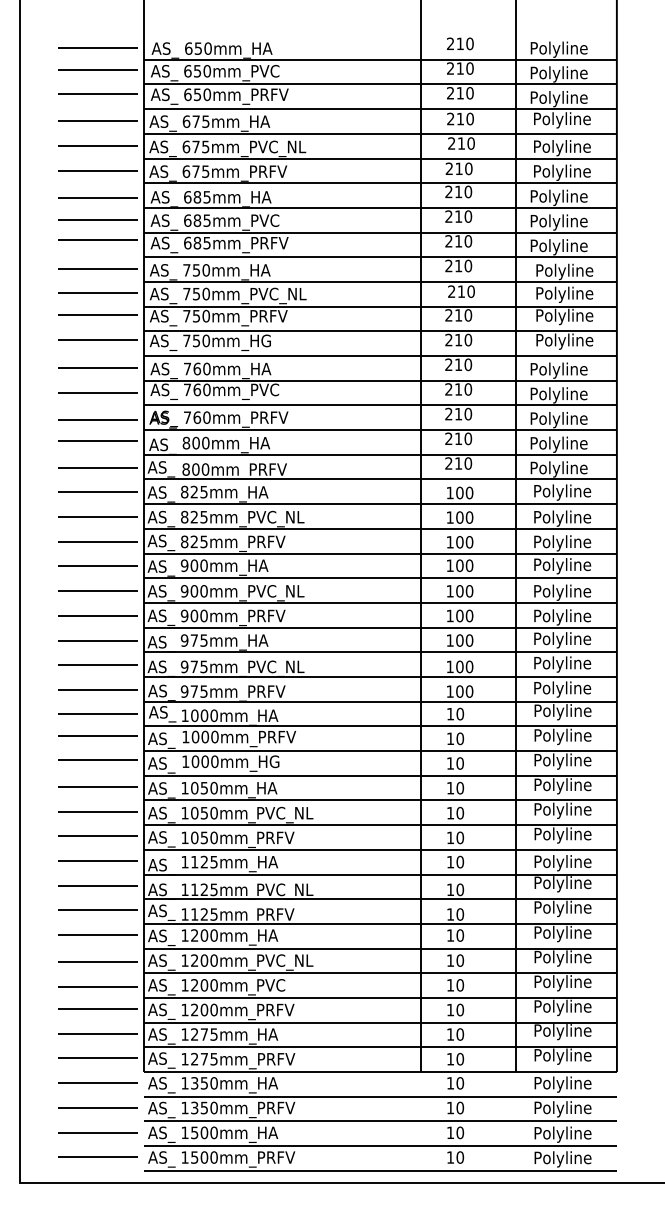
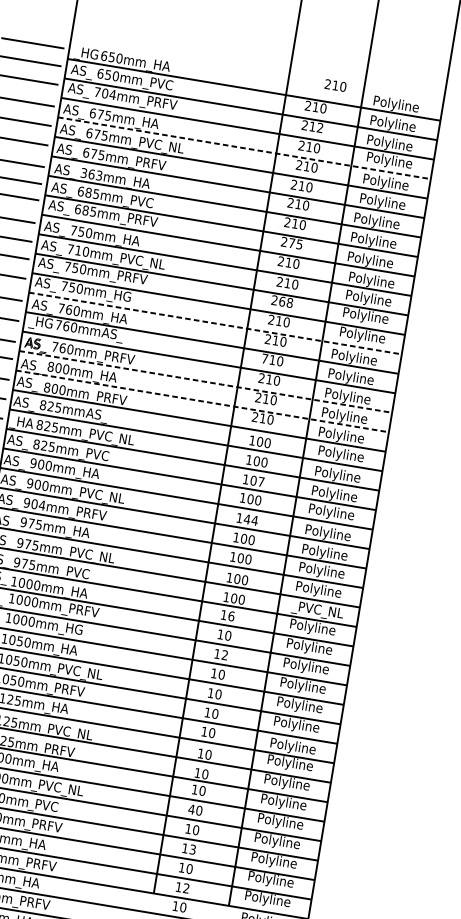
text: (460, 43) -> (335, 85), moved
text: (165, 50) -> (85, 54), AS_ -> _HG
text: (469, 93) -> (319, 128), 210 -> 212
text: (197, 94) -> (105, 93), 650mm -> 704mm
line: (381, 133) -> (245, 148), solid -> dashed
text: (197, 197) -> (91, 174), 685mm -> 363mm
text: (463, 241) -> (295, 244), 210 -> 275
text: (196, 294) -> (78, 250), 750mm -> 710mm
text: (463, 315) -> (286, 302), 210 -> 268
line: (381, 356) -> (216, 324), solid -> dashed
text: (448, 389) -> (264, 358), 210 -> 710
text: (164, 391) -> (40, 323), AS_ -> _HG
text: (260, 391) -> (116, 335), _PVC -> AS_
line: (381, 430) -> (206, 382), solid -> dashed
line: (381, 454) -> (203, 401), solid -> dashed
text: (253, 494) -> (97, 416), _HA -> AS_
text: (161, 518) -> (21, 423), AS_ -> _HA
text: (270, 541) -> (104, 455), _PRFV -> _PVC
text: (469, 542) -> (261, 482), 100 -> 107
text: (464, 591) -> (250, 520), 100 -> 144
text: (204, 615) -> (42, 505), 900mm -> 904mm
text: (564, 689) -> (316, 610), Polyline -> _PVC_NL
text: (270, 691) -> (84, 573), _PRFV -> _PVC
text: (460, 713) -> (231, 615), 10 -> 16
text: (459, 763) -> (224, 655), 10 -> 12
text: (450, 960) -> (191, 809), 10 -> 40
text: (460, 1009) -> (193, 849), 10 -> 13
text: (460, 1059) -> (186, 888), 10 -> 12

